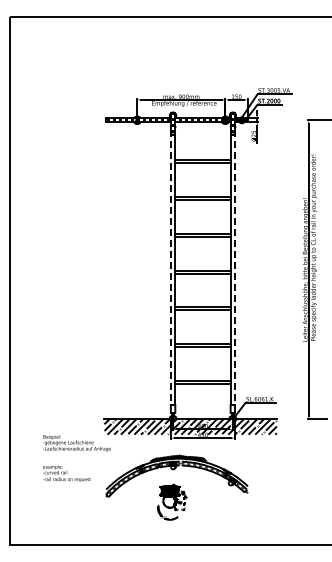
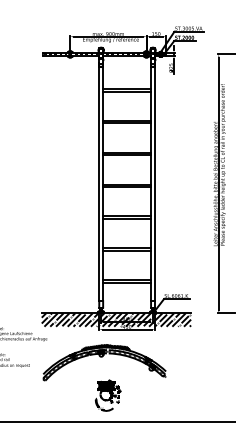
line: (170, 267) -> (98, 181), dashed -> solid
line: (235, 267) -> (155, 181), dashed -> solid
part: (172, 501) -> (108, 394), moved

